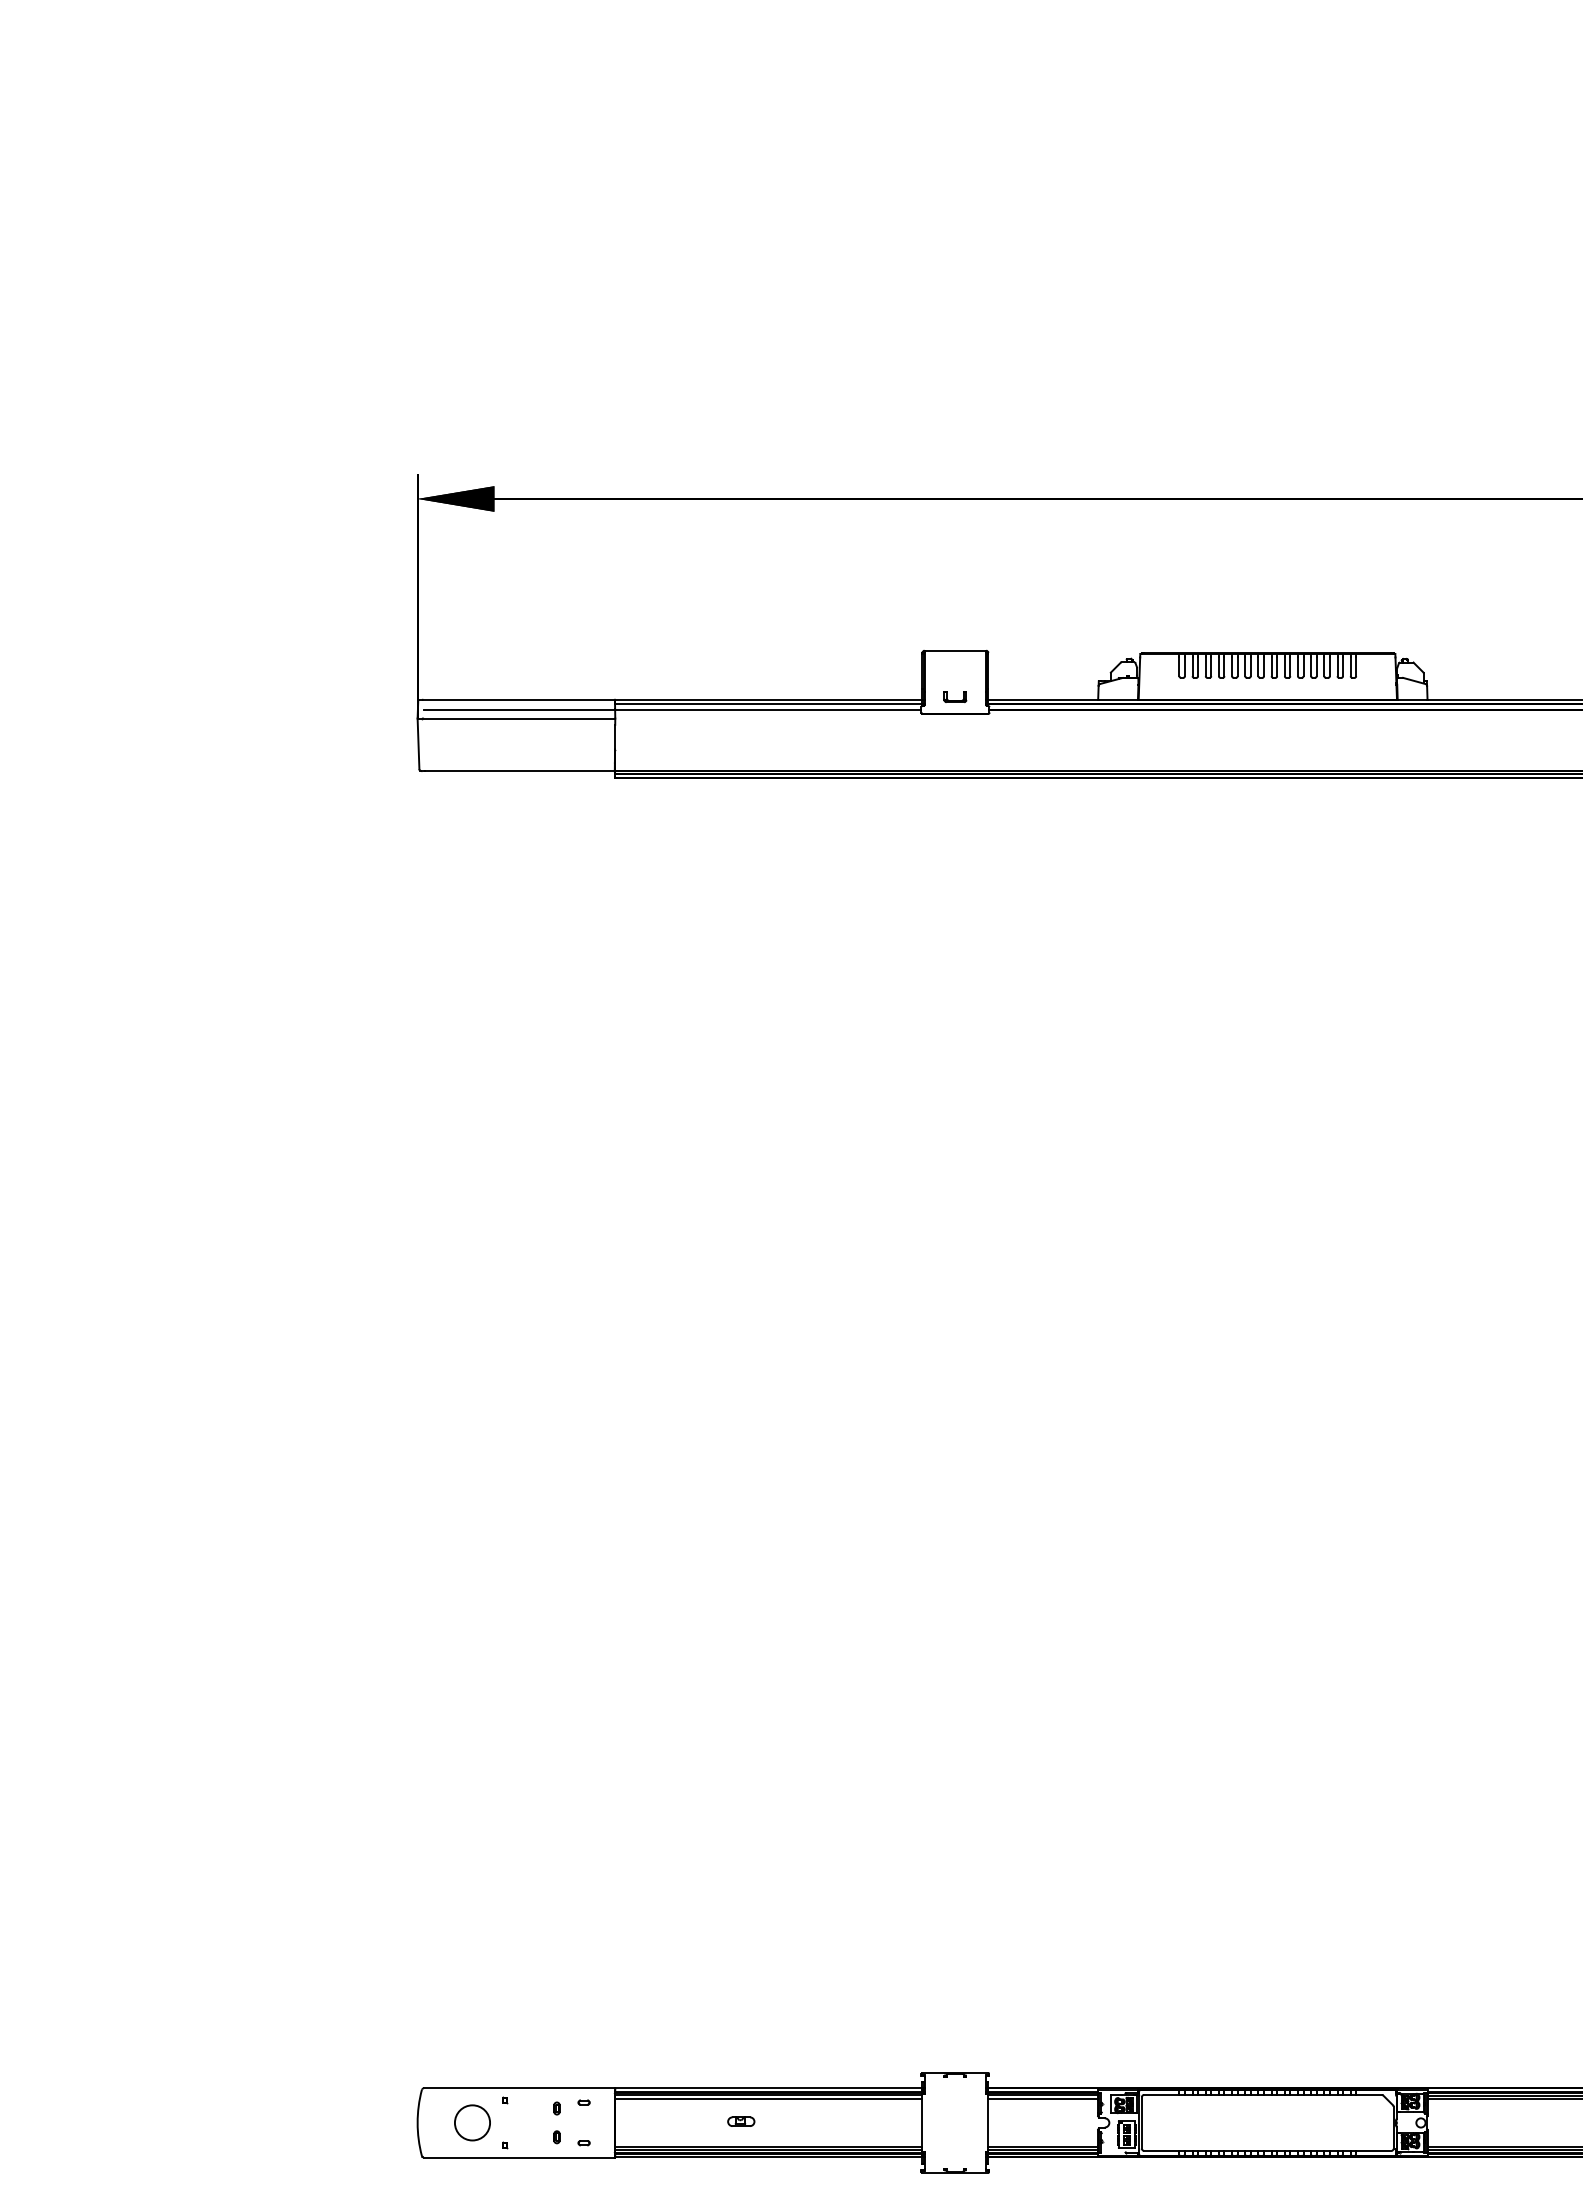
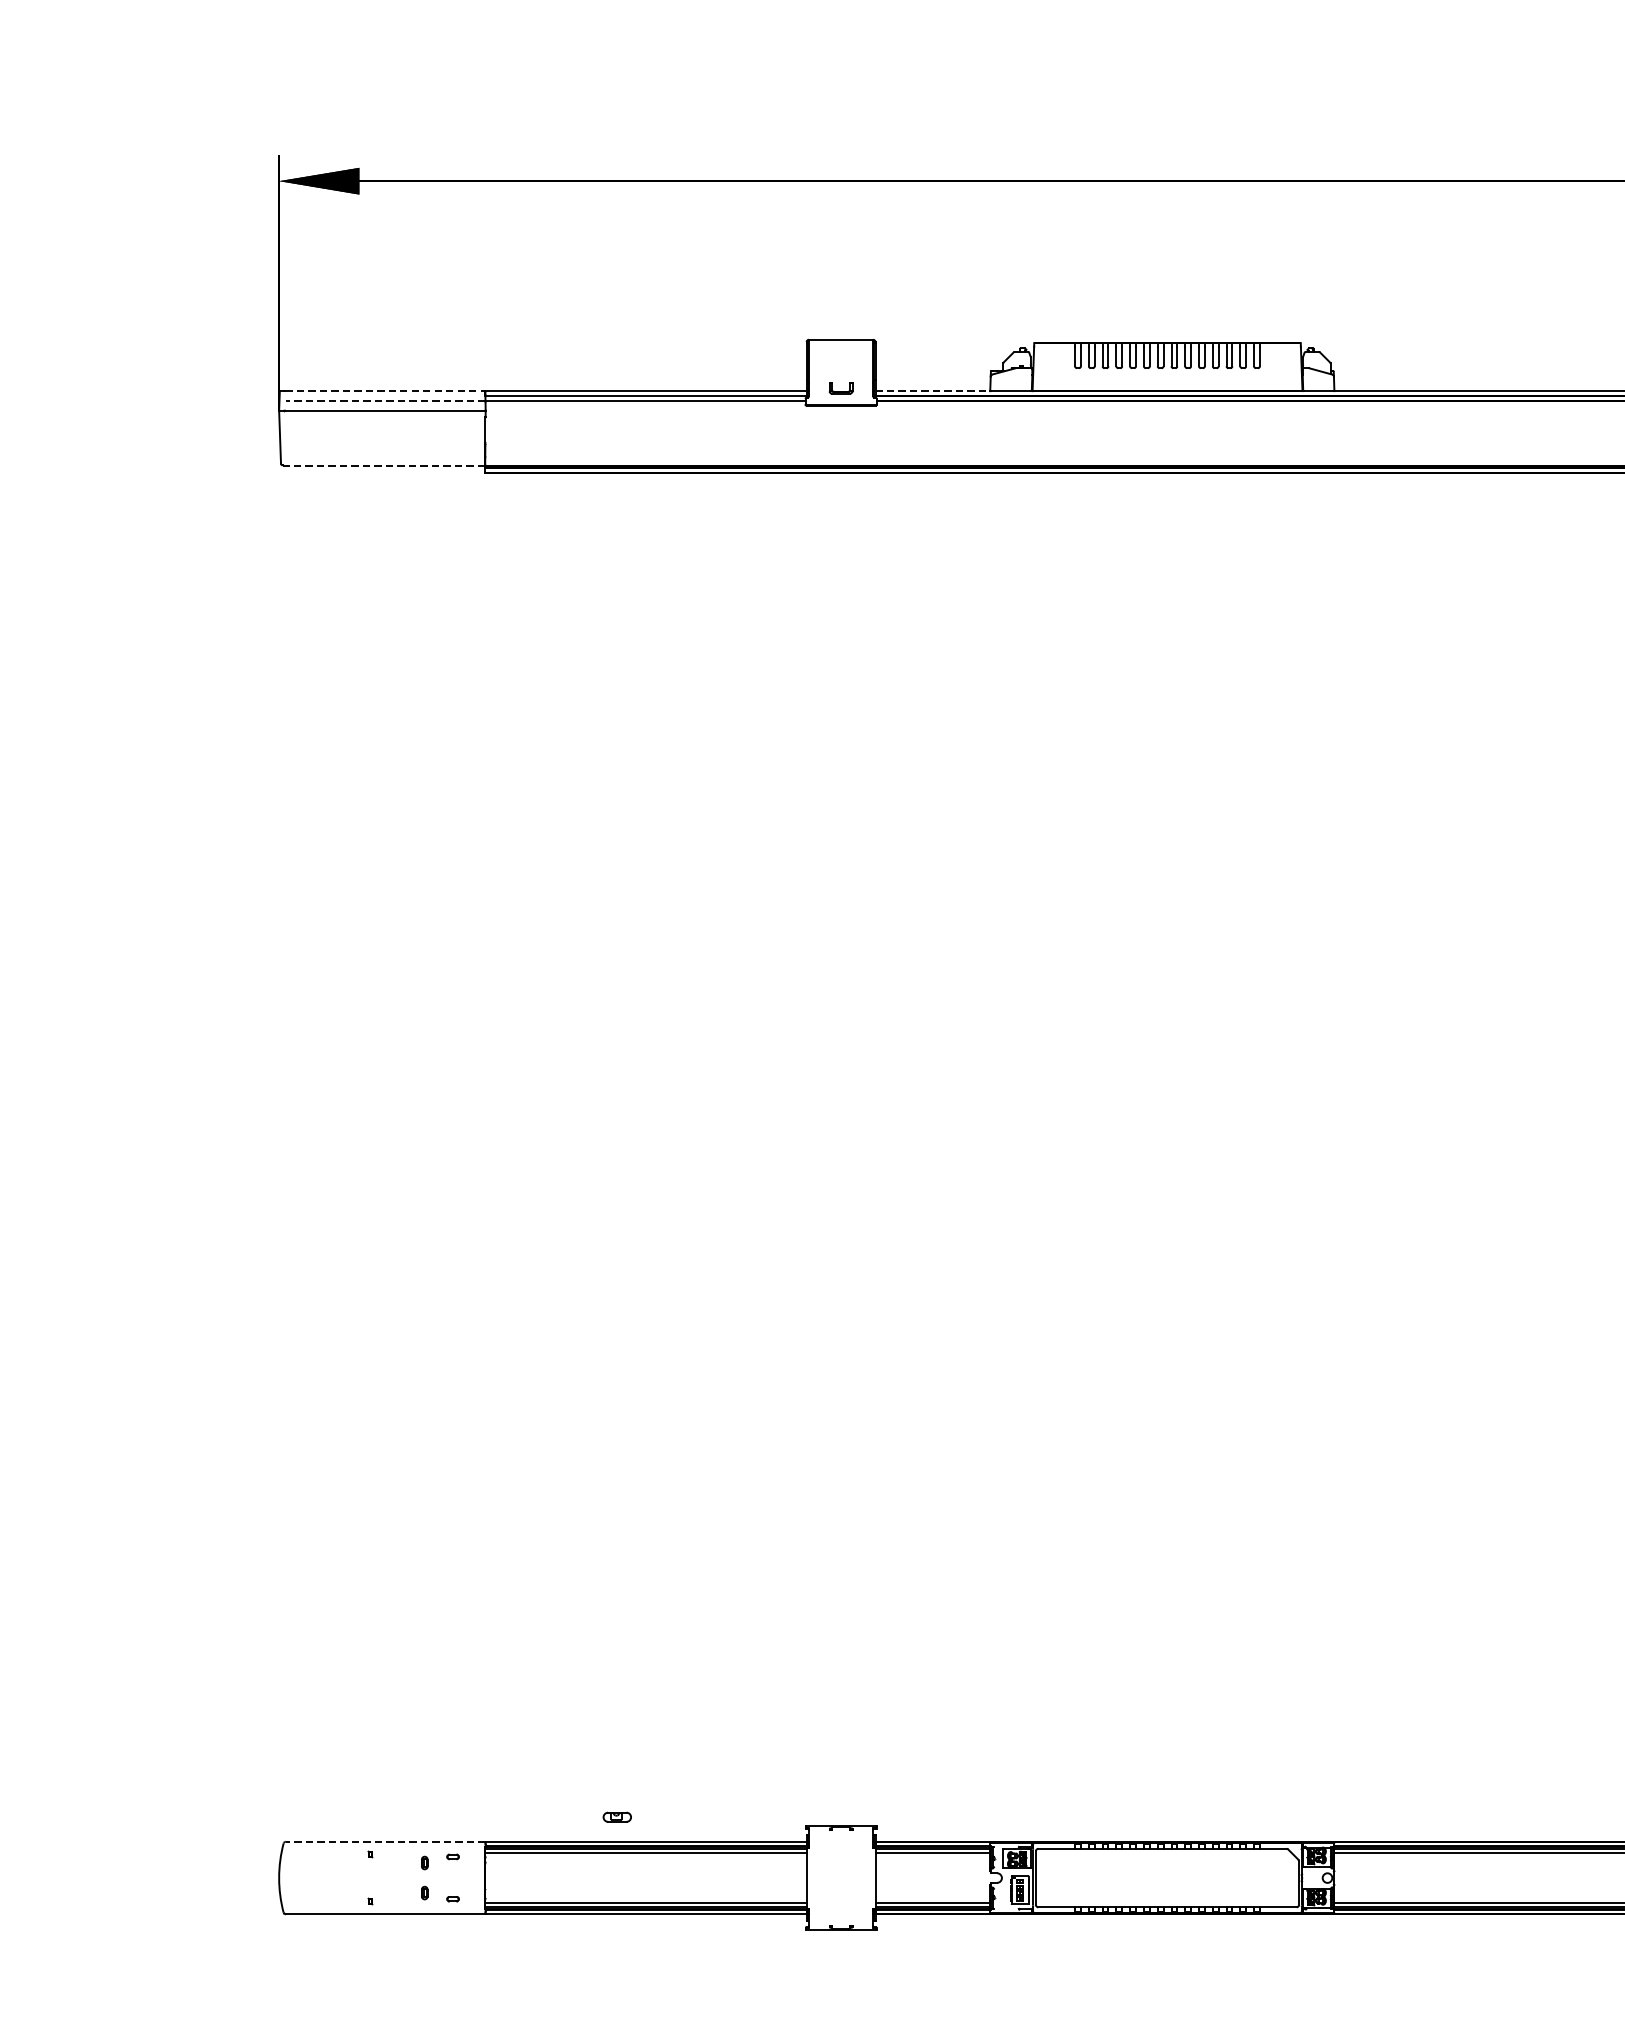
line: (519, 699) -> (385, 390), solid -> dashed
line: (1043, 699) -> (933, 390), solid -> dashed
line: (519, 709) -> (385, 401), solid -> dashed
line: (520, 771) -> (386, 465), solid -> dashed
line: (519, 2088) -> (385, 1842), solid -> dashed
part: (741, 2121) -> (617, 1817), moved
circle: (472, 2122) -> (336, 1877), removed

